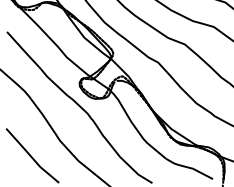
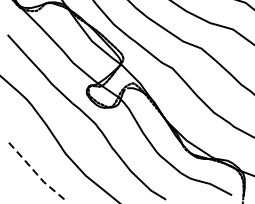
line: (31, 156) -> (34, 170), solid -> dashed

